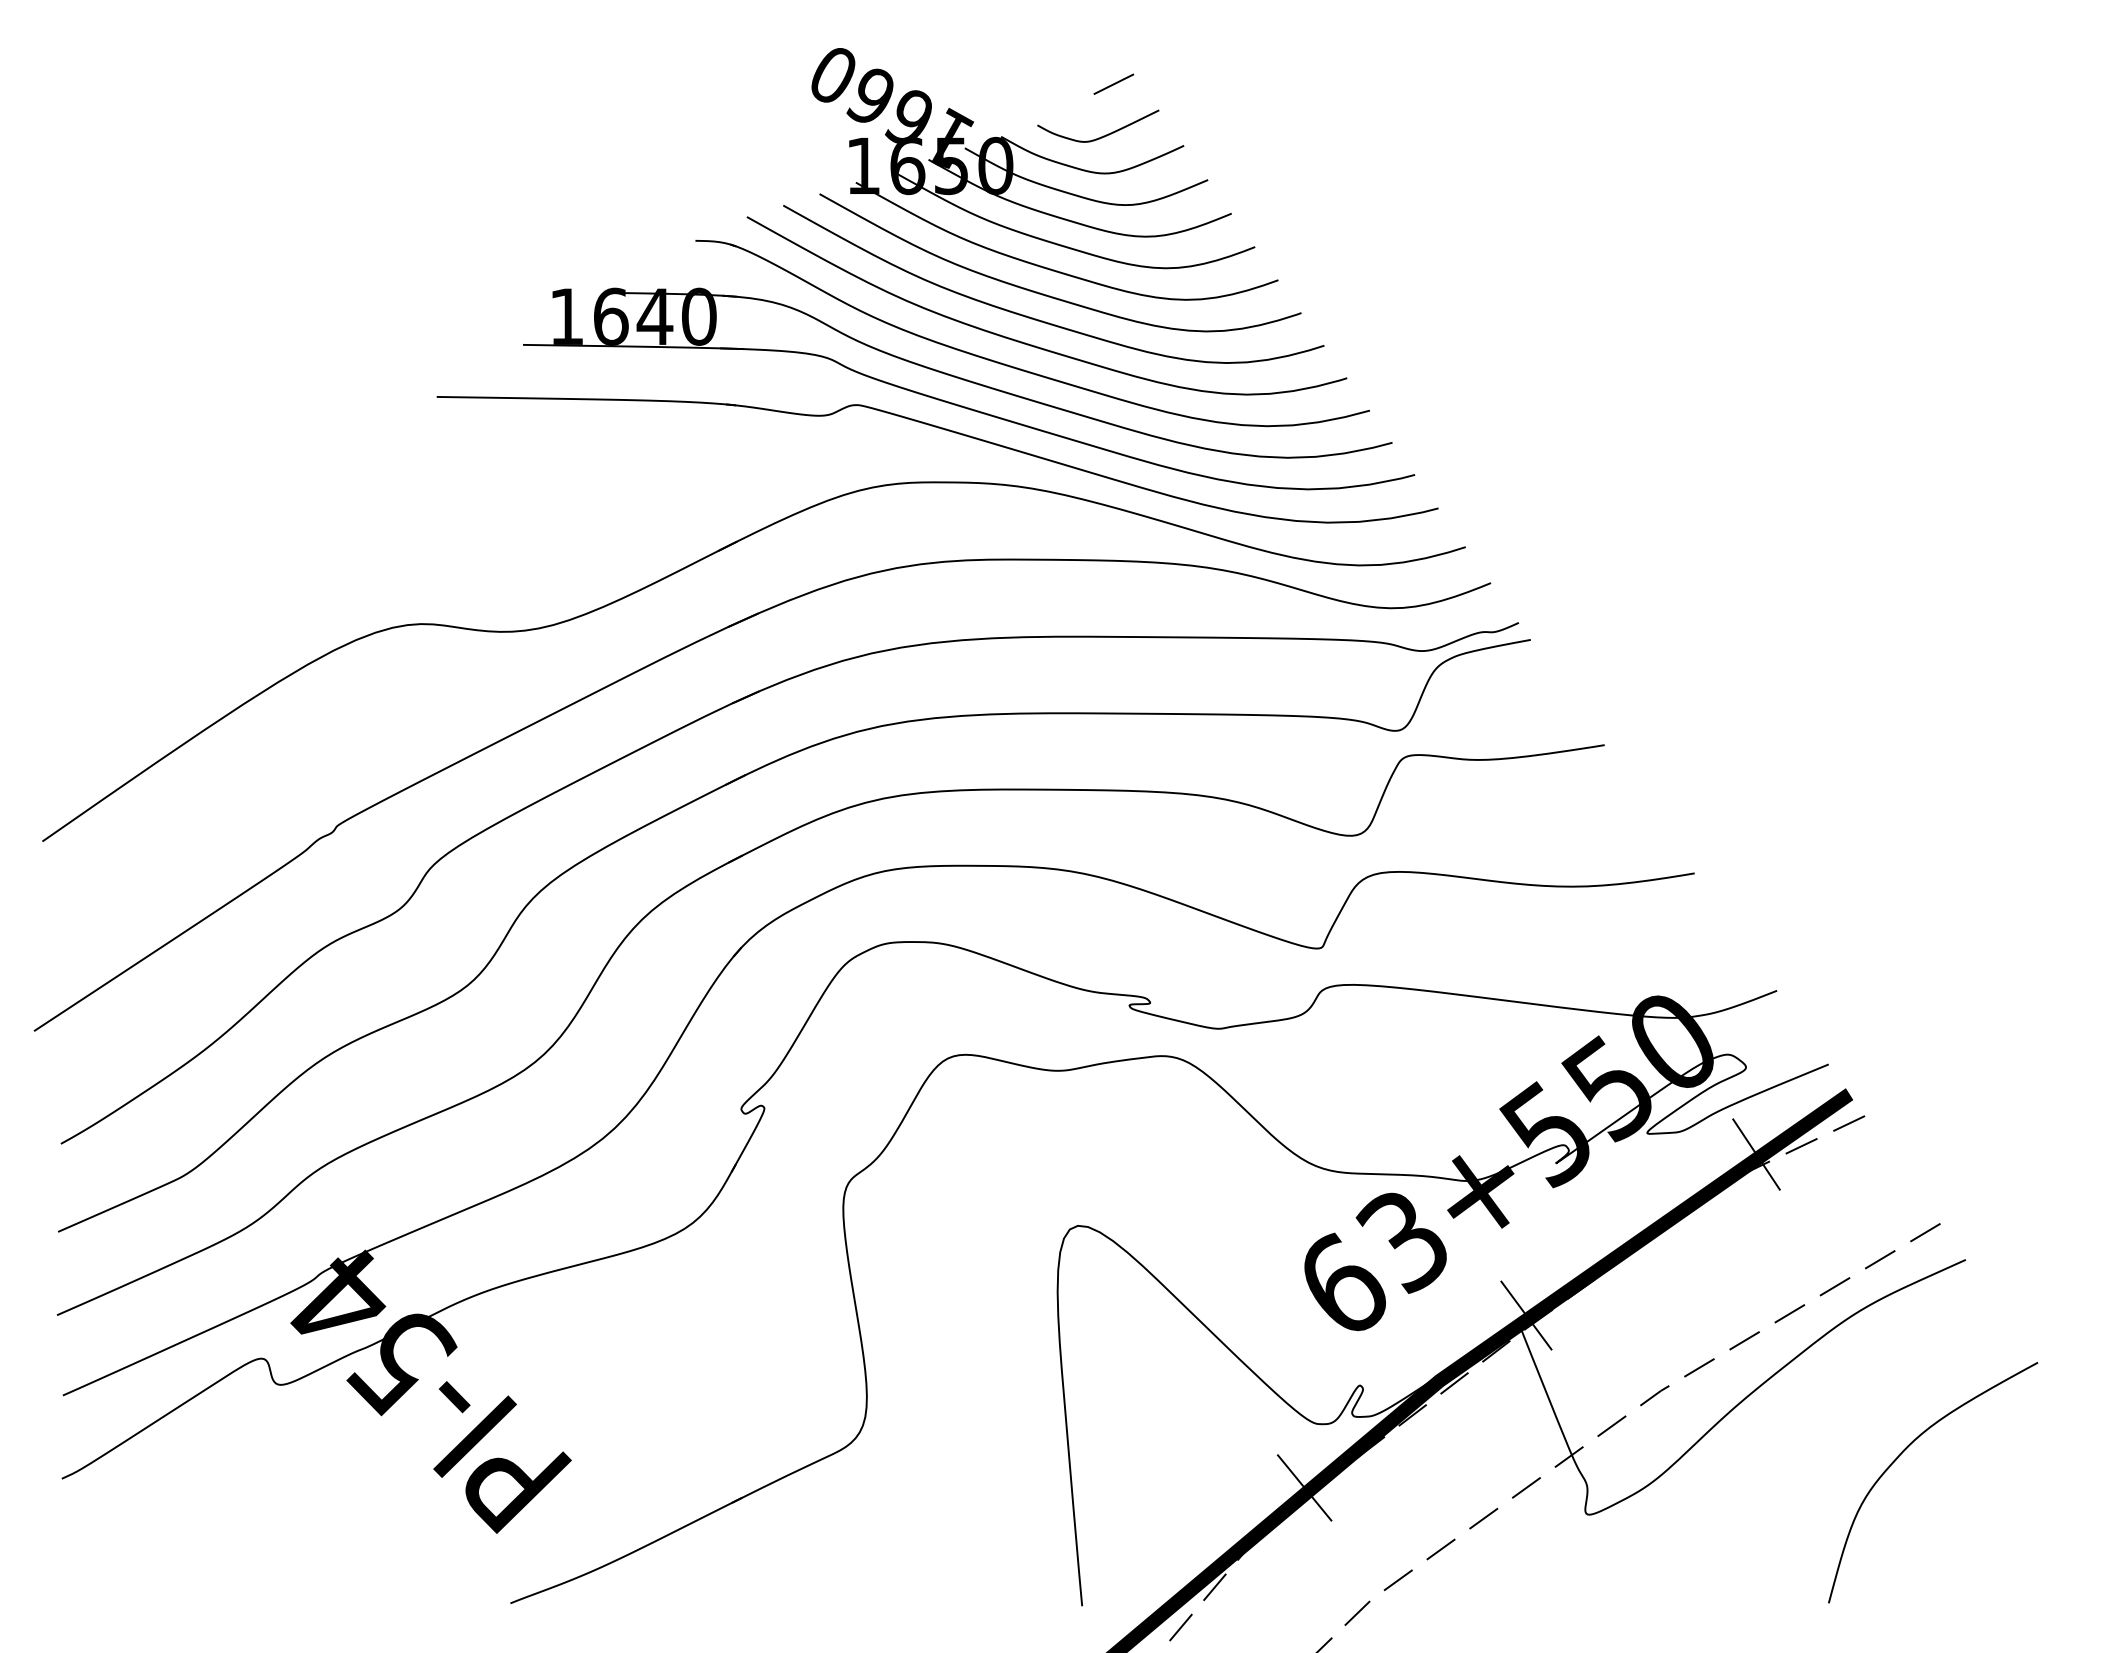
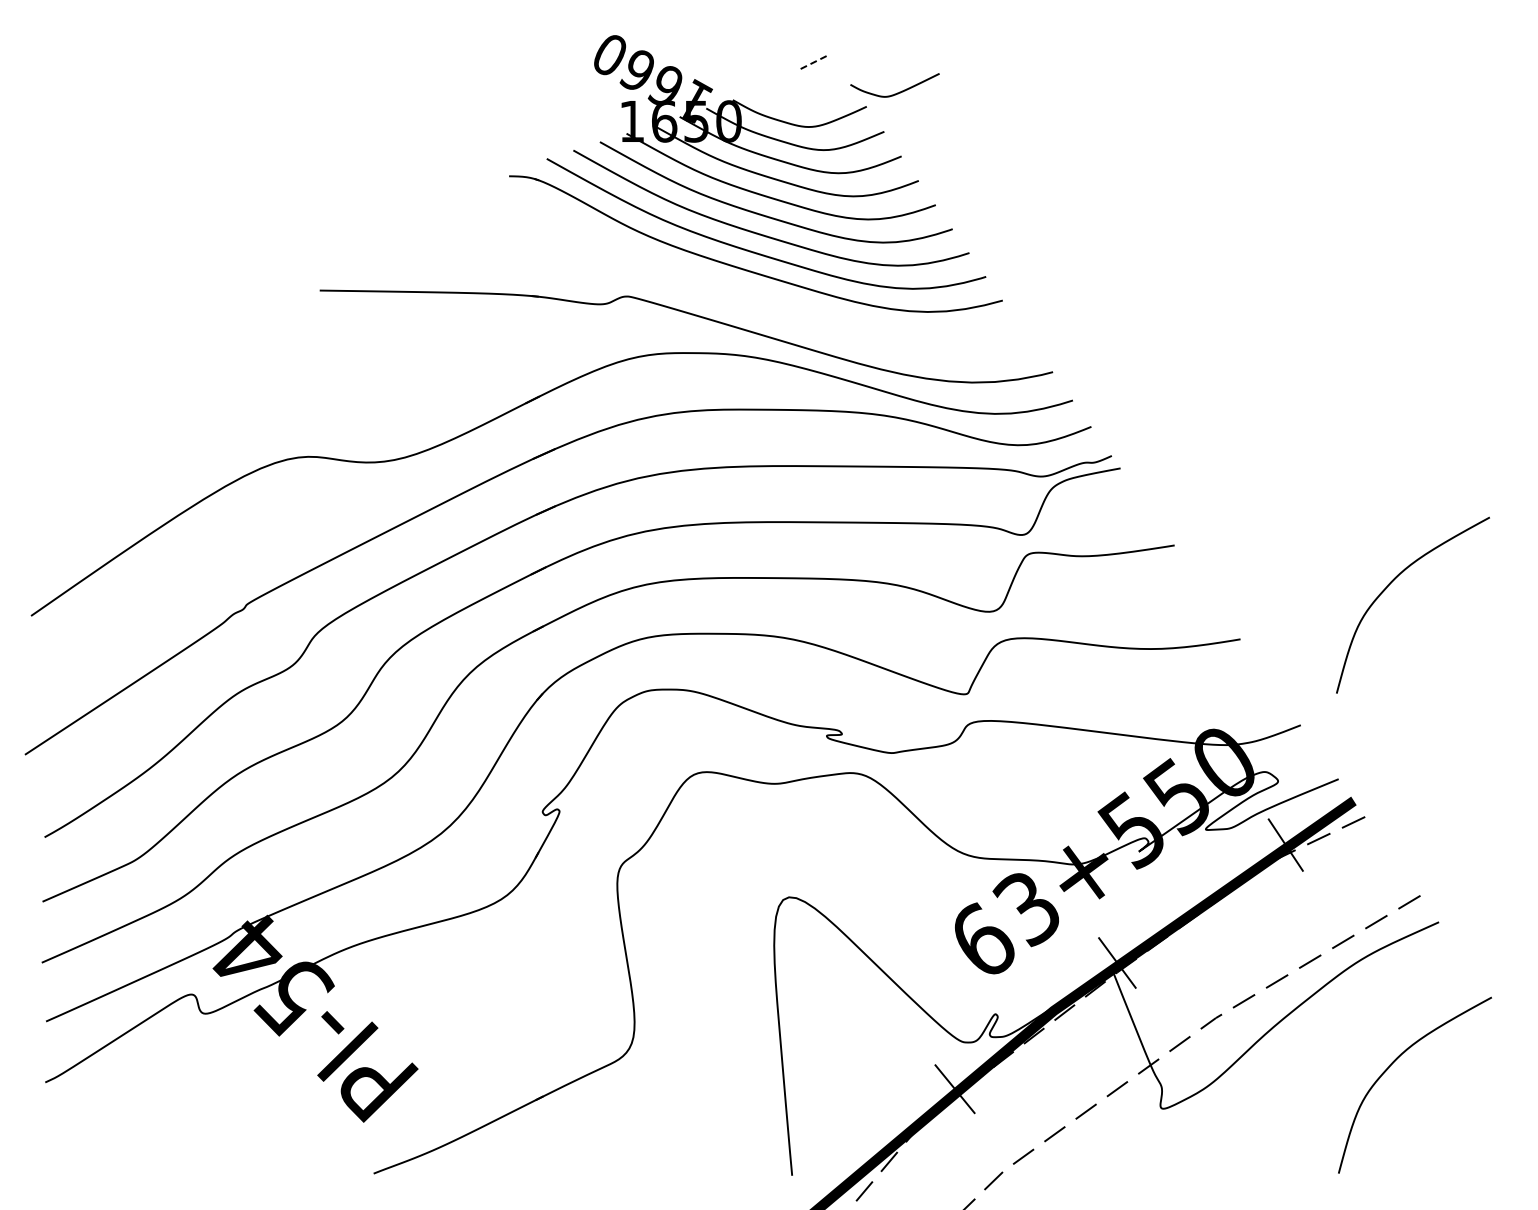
line: (1114, 84) -> (815, 61), solid -> dashed
curve: (1101, 135) -> (897, 92), moved
part: (967, 388) -> (708, 284), removed
curve: (1900, 797) -> (1391, 583), added

